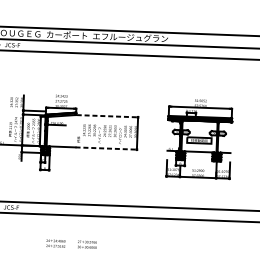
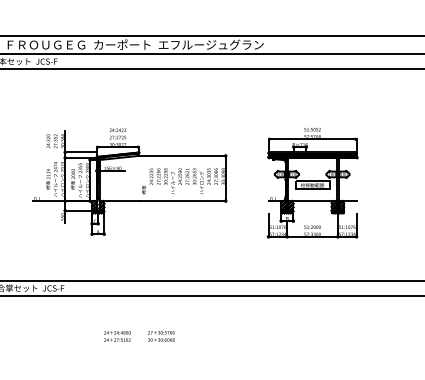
line: (107, 115) -> (182, 155), dashed -> solid
line: (105, 148) -> (182, 201), dashed -> solid

